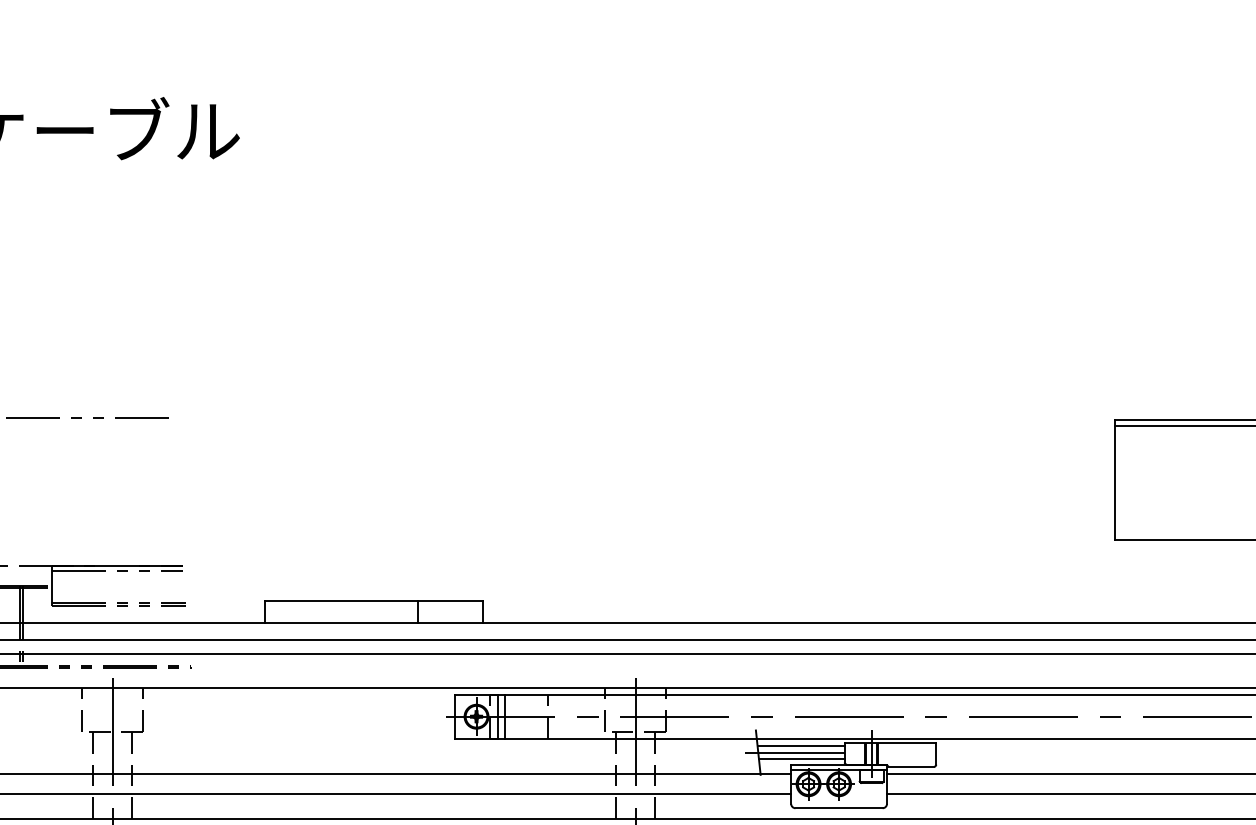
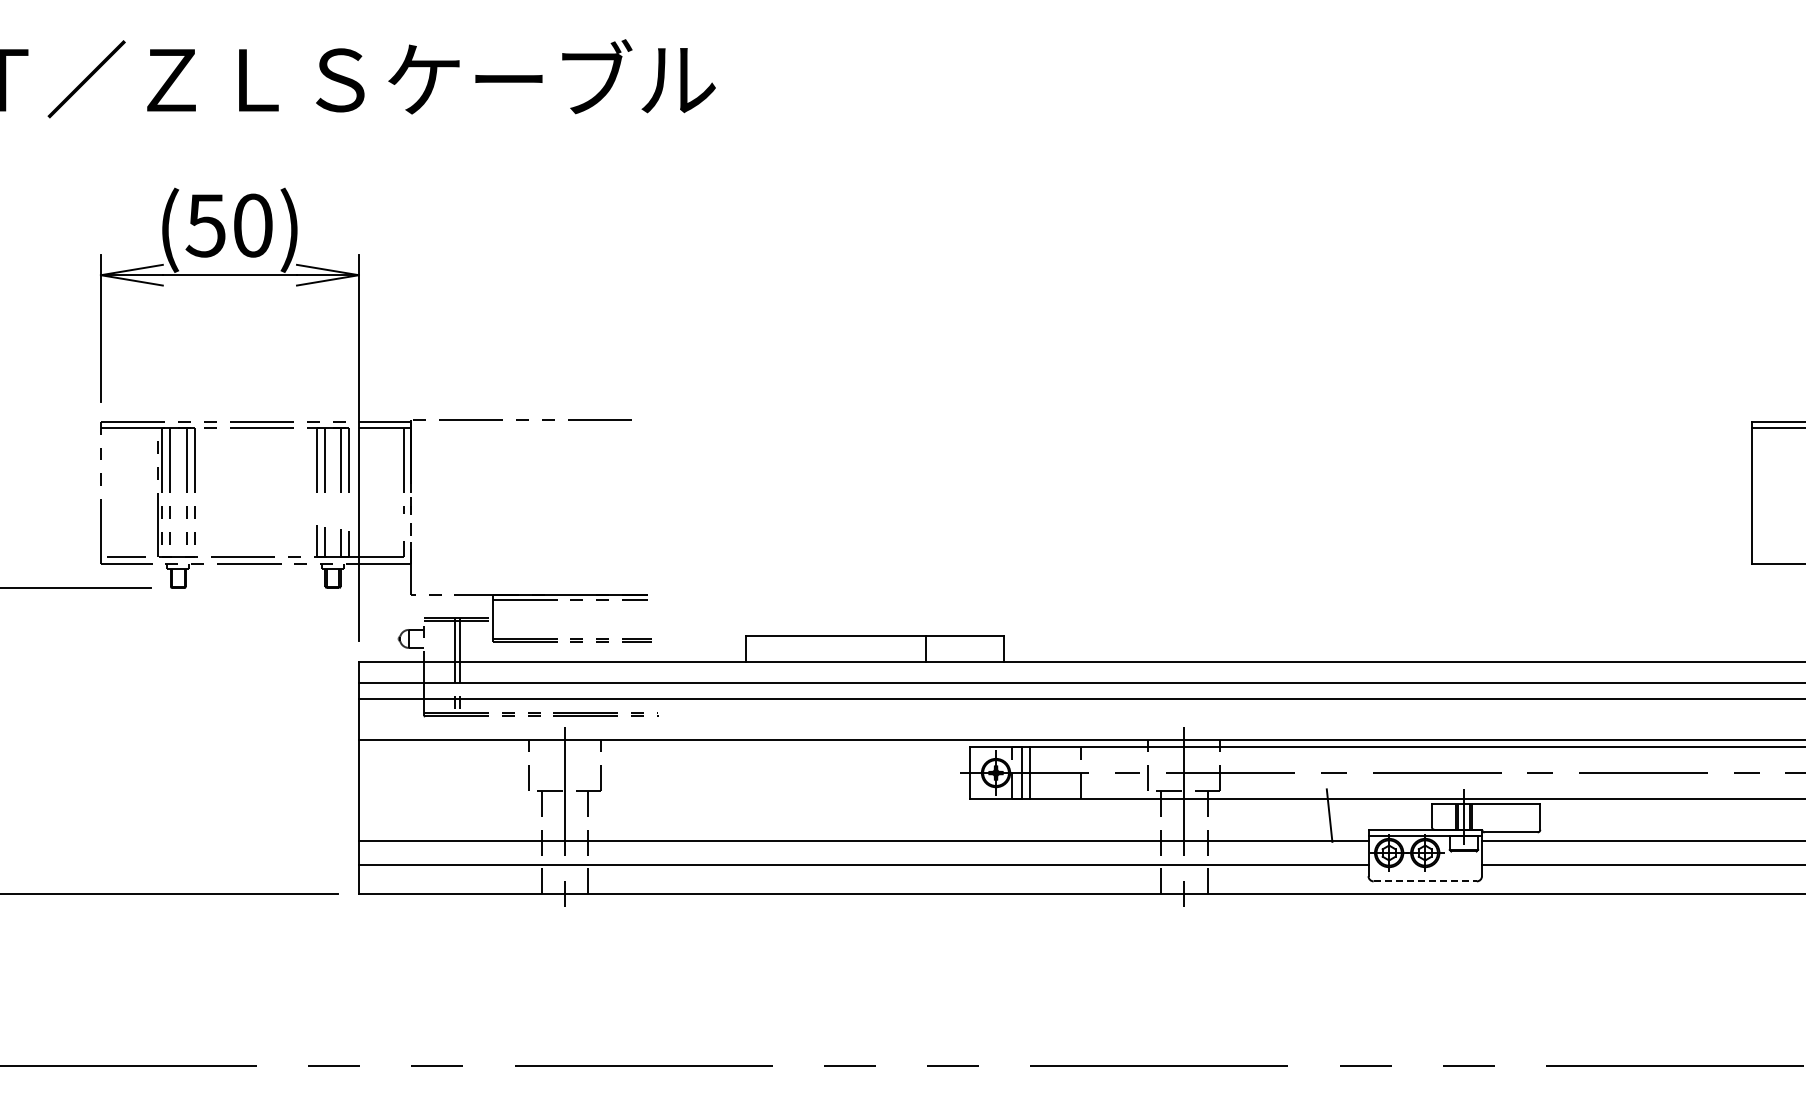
line: (800, 745) -> (1379, 807), removed
line: (794, 752) -> (1372, 815), removed
line: (801, 759) -> (1380, 823), removed
line: (839, 808) -> (1425, 881), solid -> dashed

